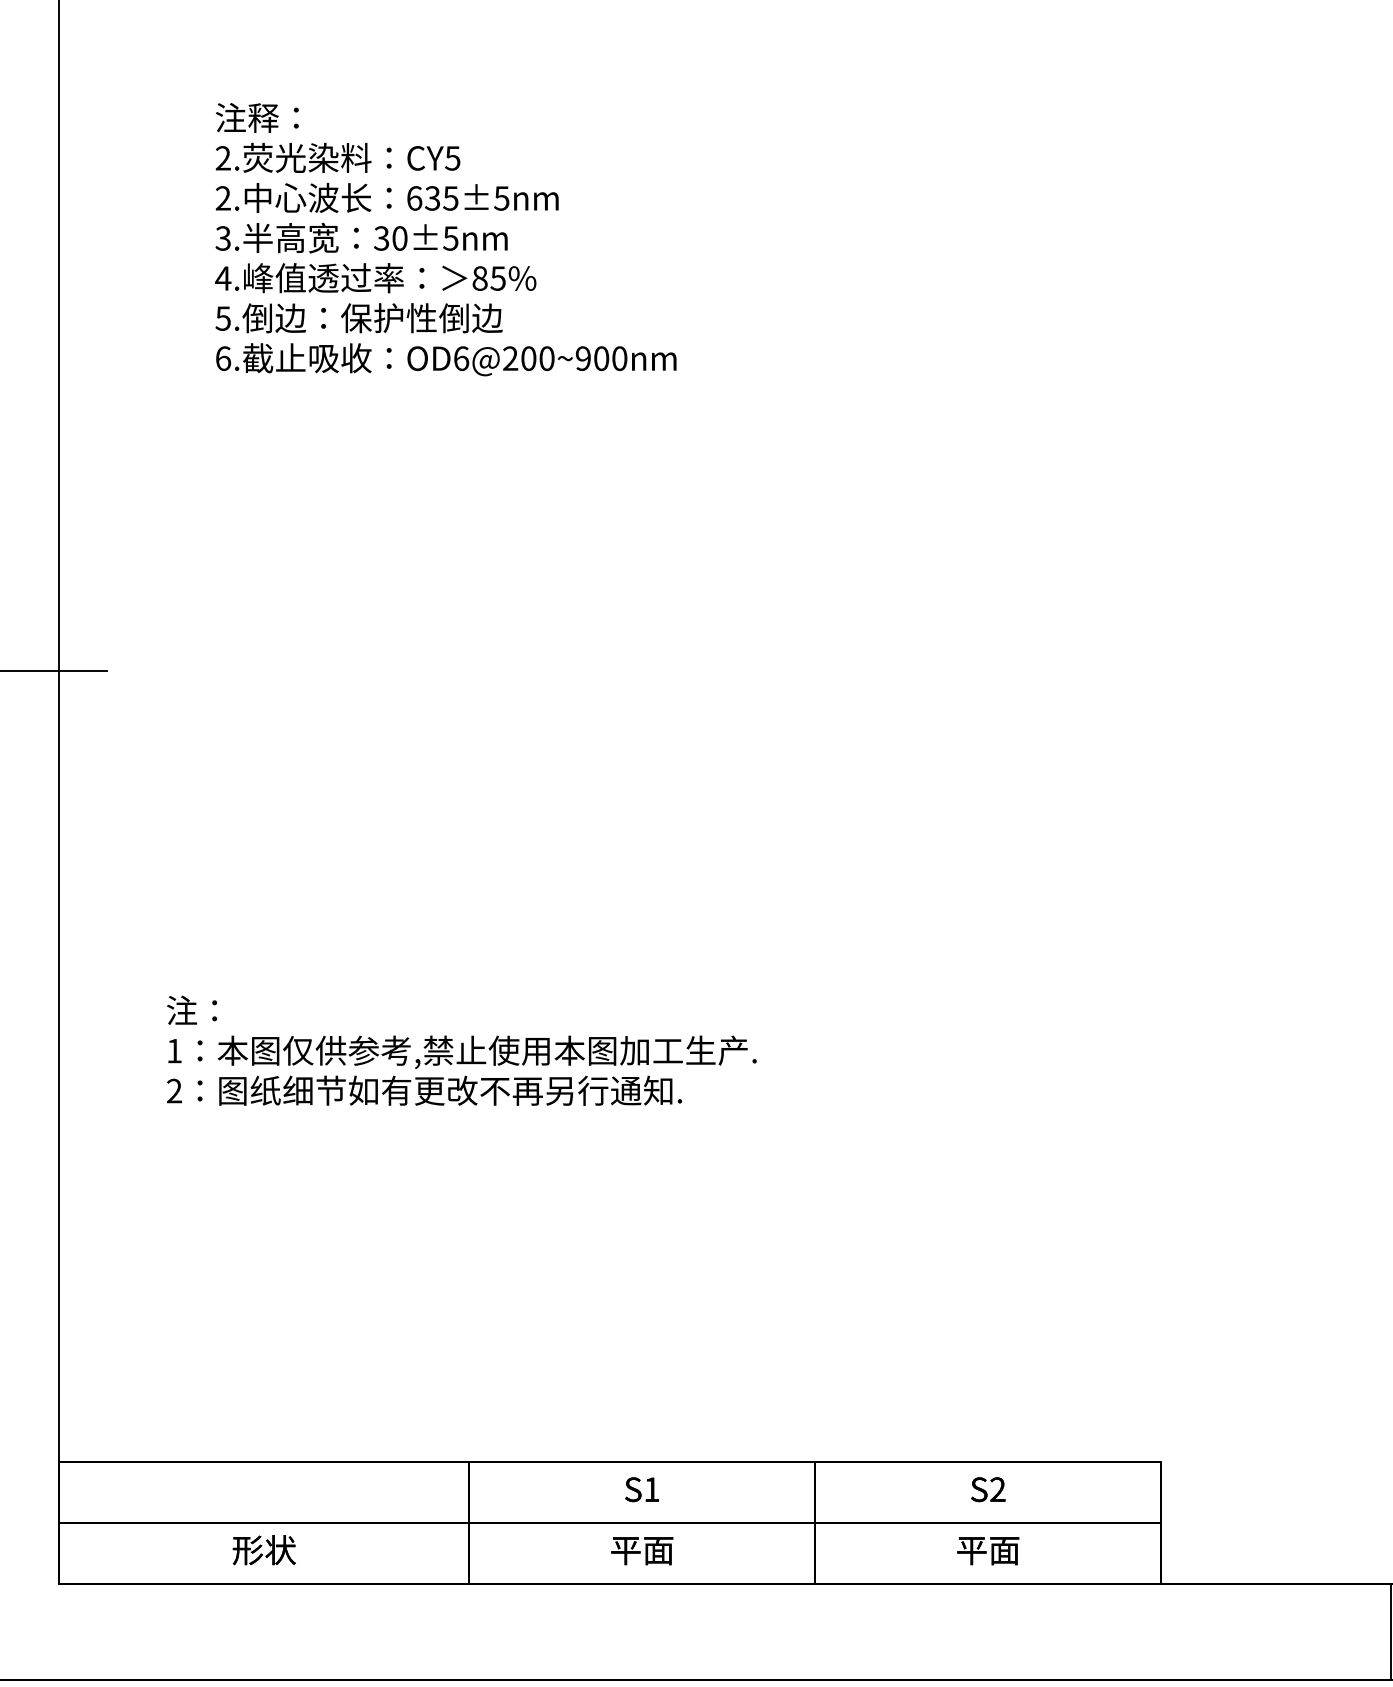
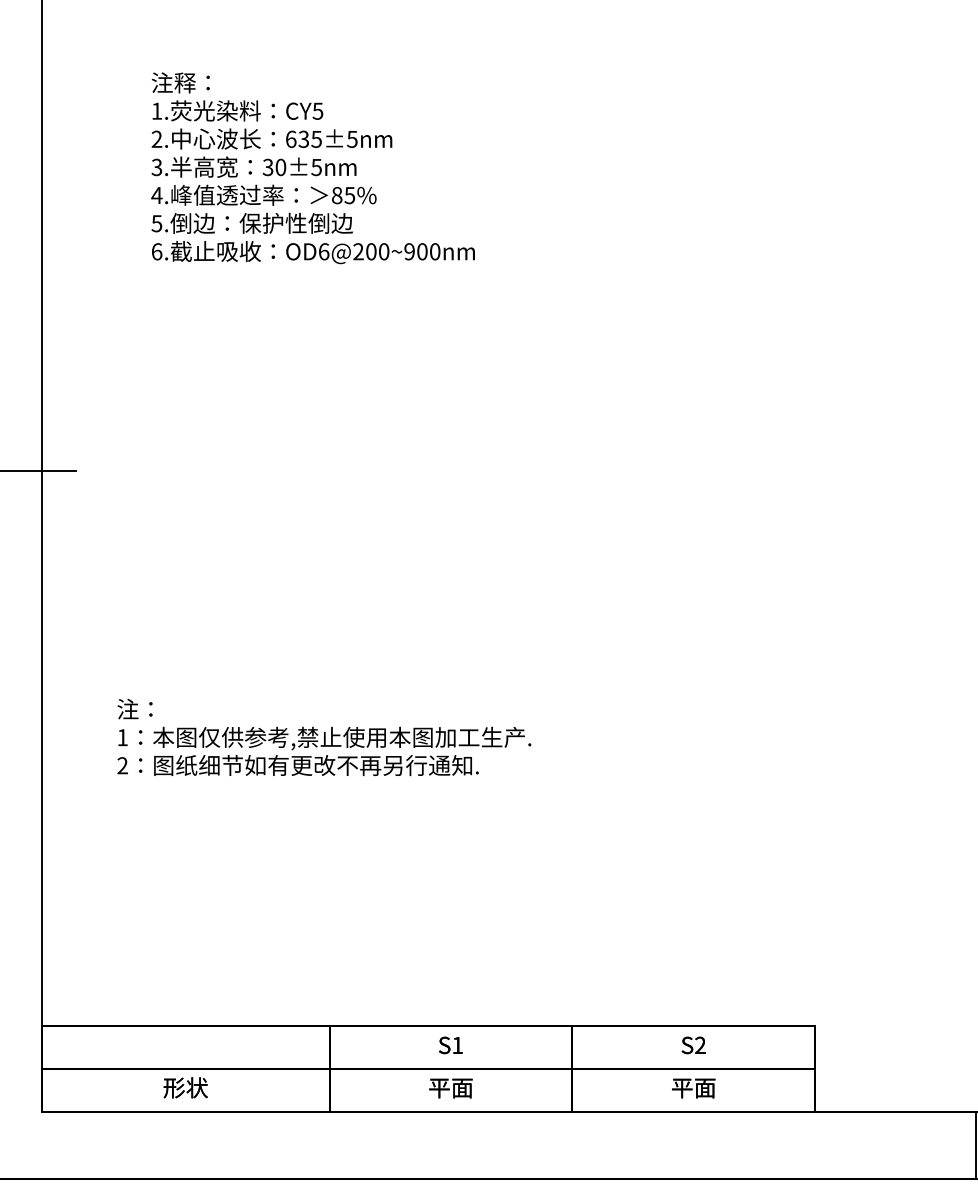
text: (222, 158) -> (156, 111), 2. -> 1.

